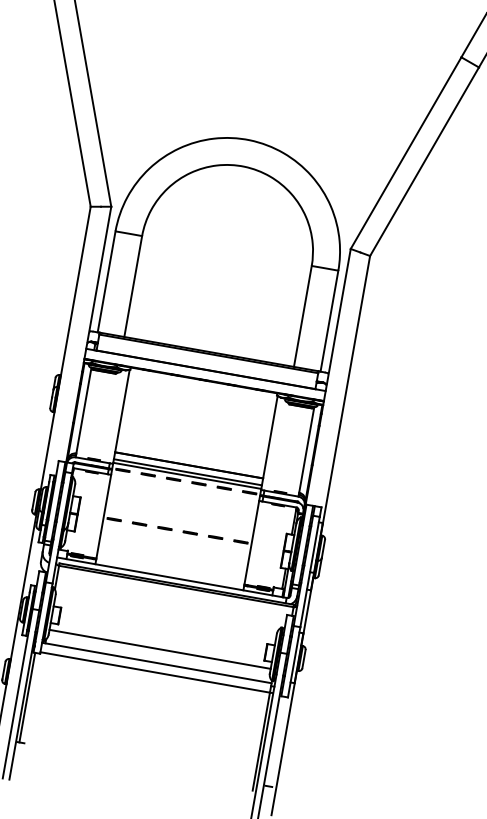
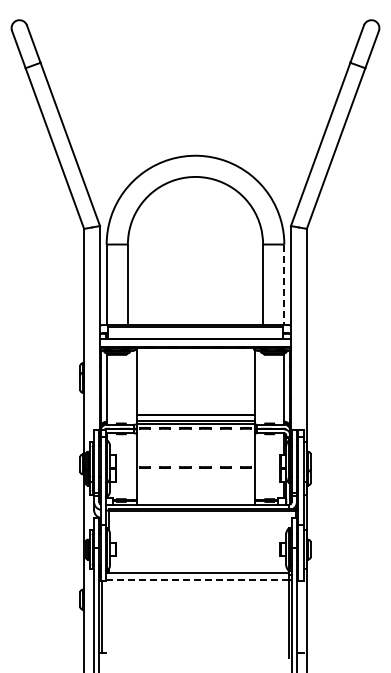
line: (329, 322) -> (284, 285), solid -> dashed
line: (159, 649) -> (197, 561), removed
line: (155, 672) -> (197, 580), solid -> dashed

